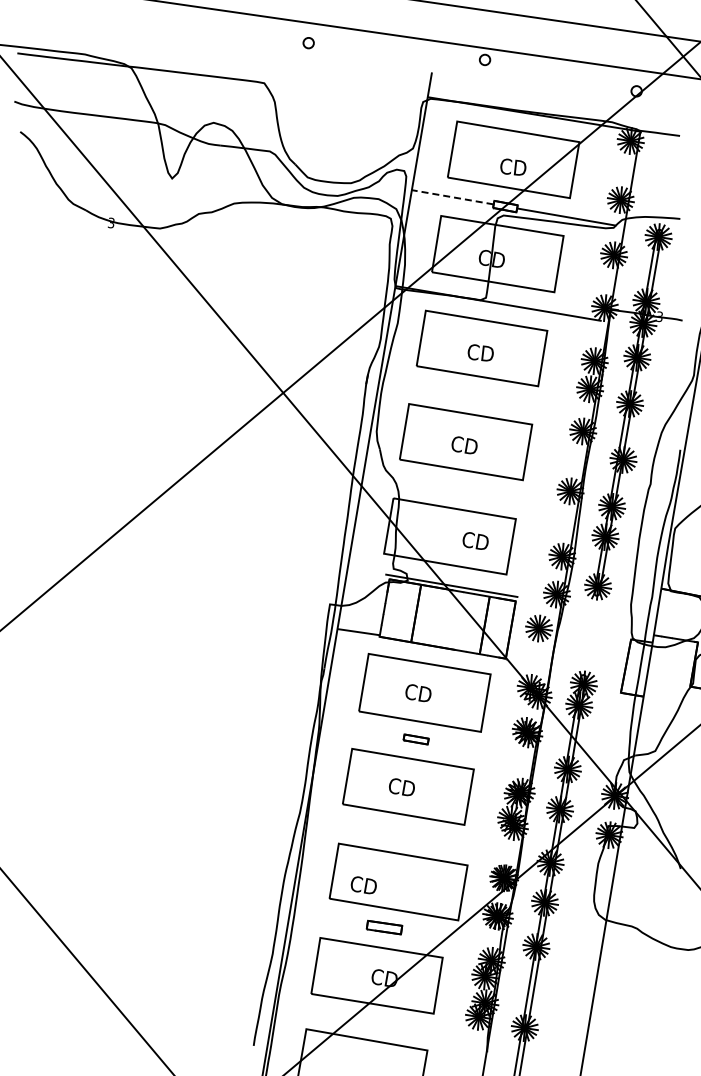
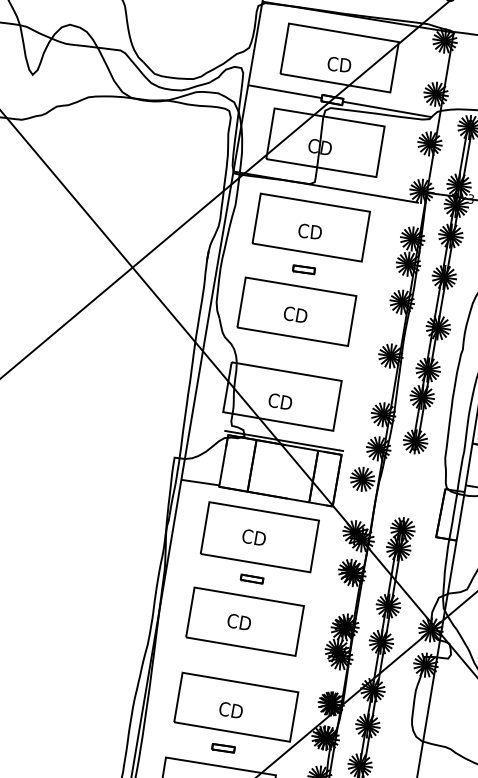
line: (452, 197) -> (284, 91), dashed -> solid
part: (473, 395) -> (303, 269), added
text: (475, 540) -> (280, 401), moved
text: (363, 885) -> (230, 710), moved
part: (383, 927) -> (222, 748), size x0.71

